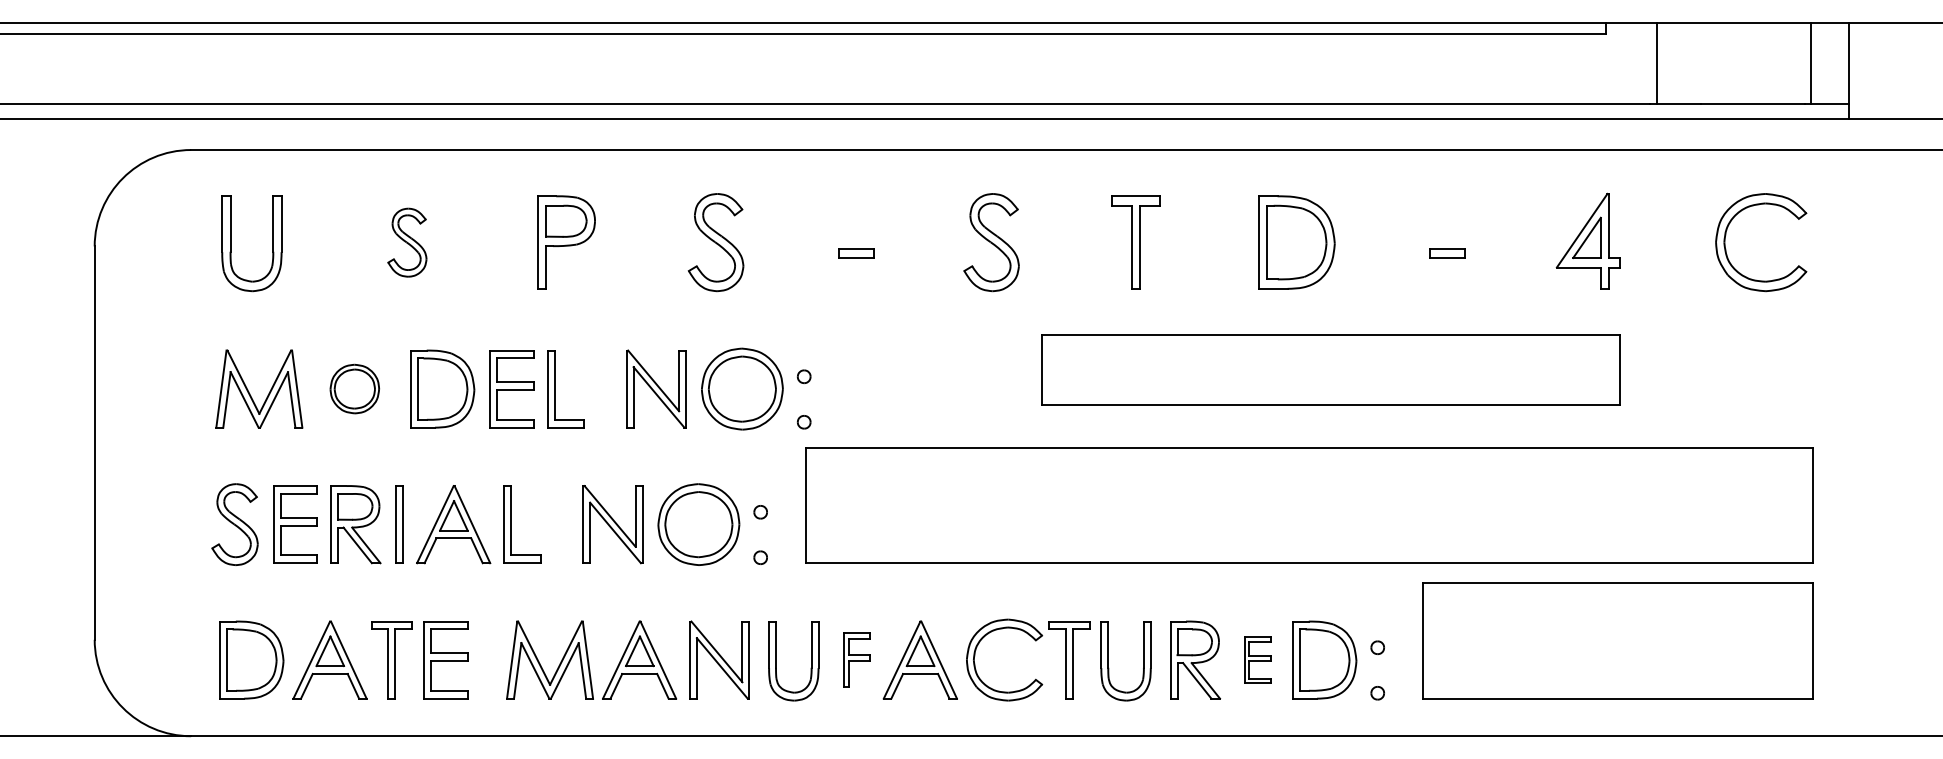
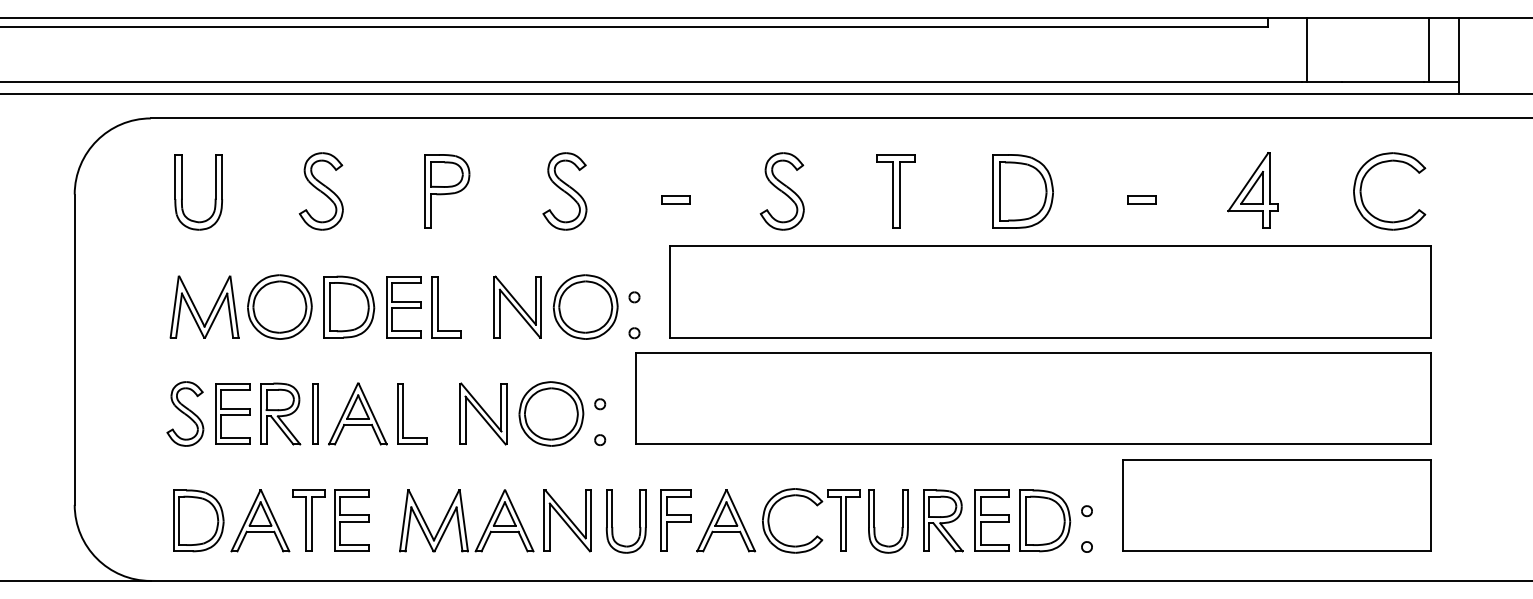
part: (407, 242) -> (321, 191), size x1.43
part: (1330, 369) -> (1049, 291), size x1.67
part: (354, 388) -> (279, 306), size x1.67
part: (856, 660) -> (675, 521), size x1.43
part: (1257, 660) -> (992, 521), size x1.67

